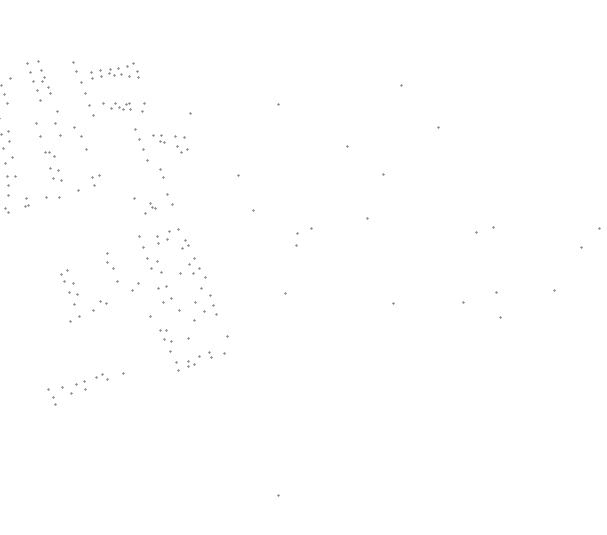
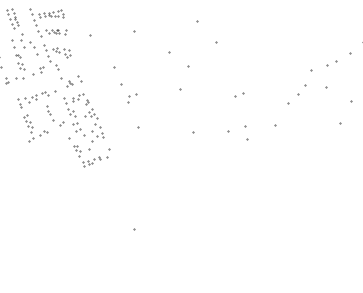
part: (162, 153) -> (57, 57), moved
part: (303, 237) -> (132, 98), moved
part: (85, 389) -> (36, 99), moved

